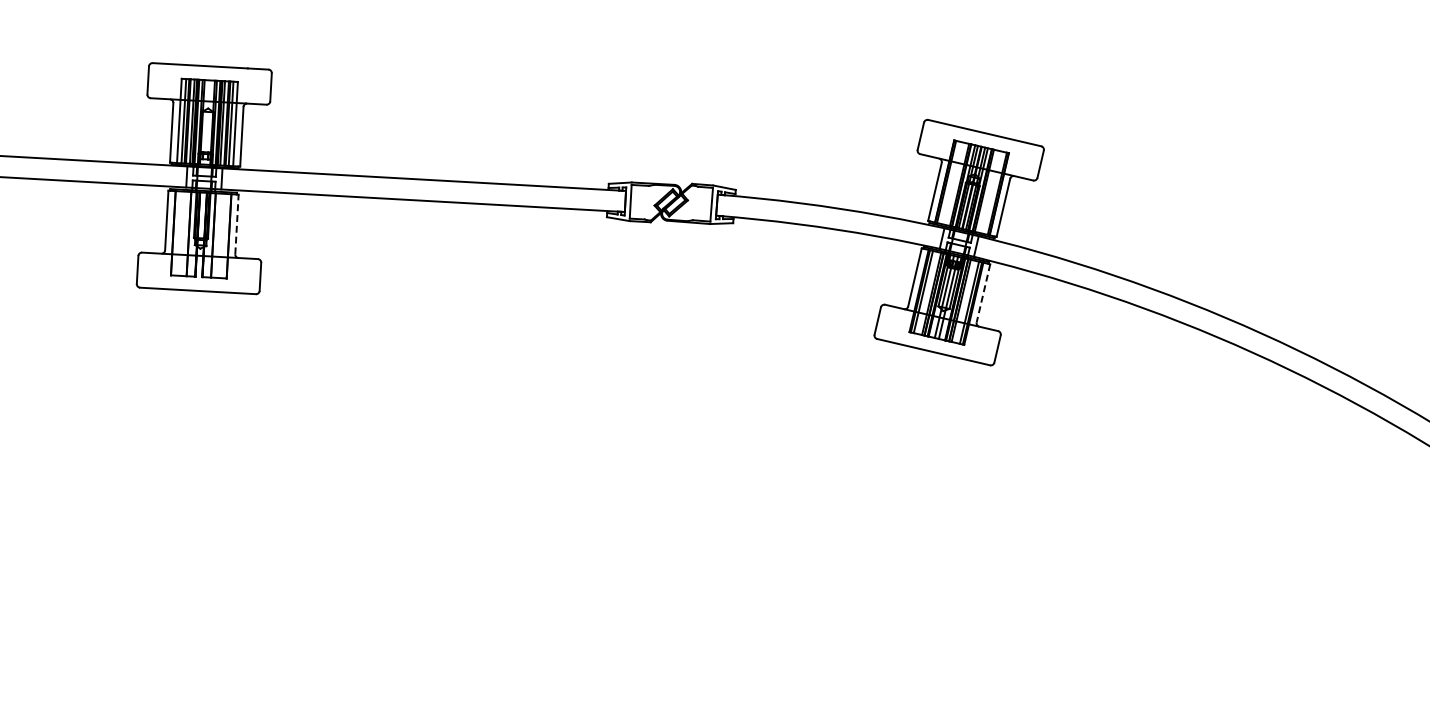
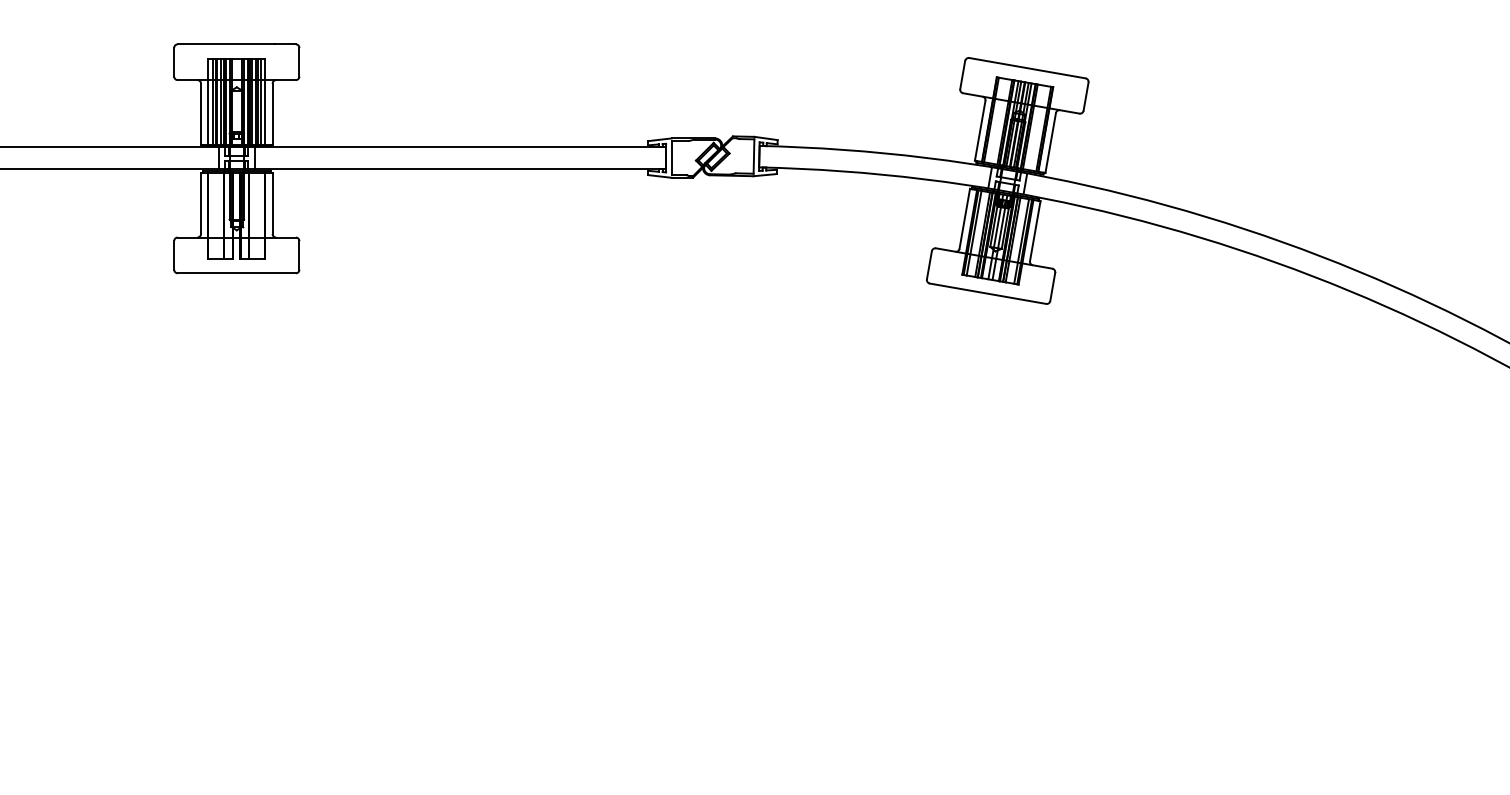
line: (236, 224) -> (272, 203), dashed -> solid
line: (983, 293) -> (1035, 231), dashed -> solid

